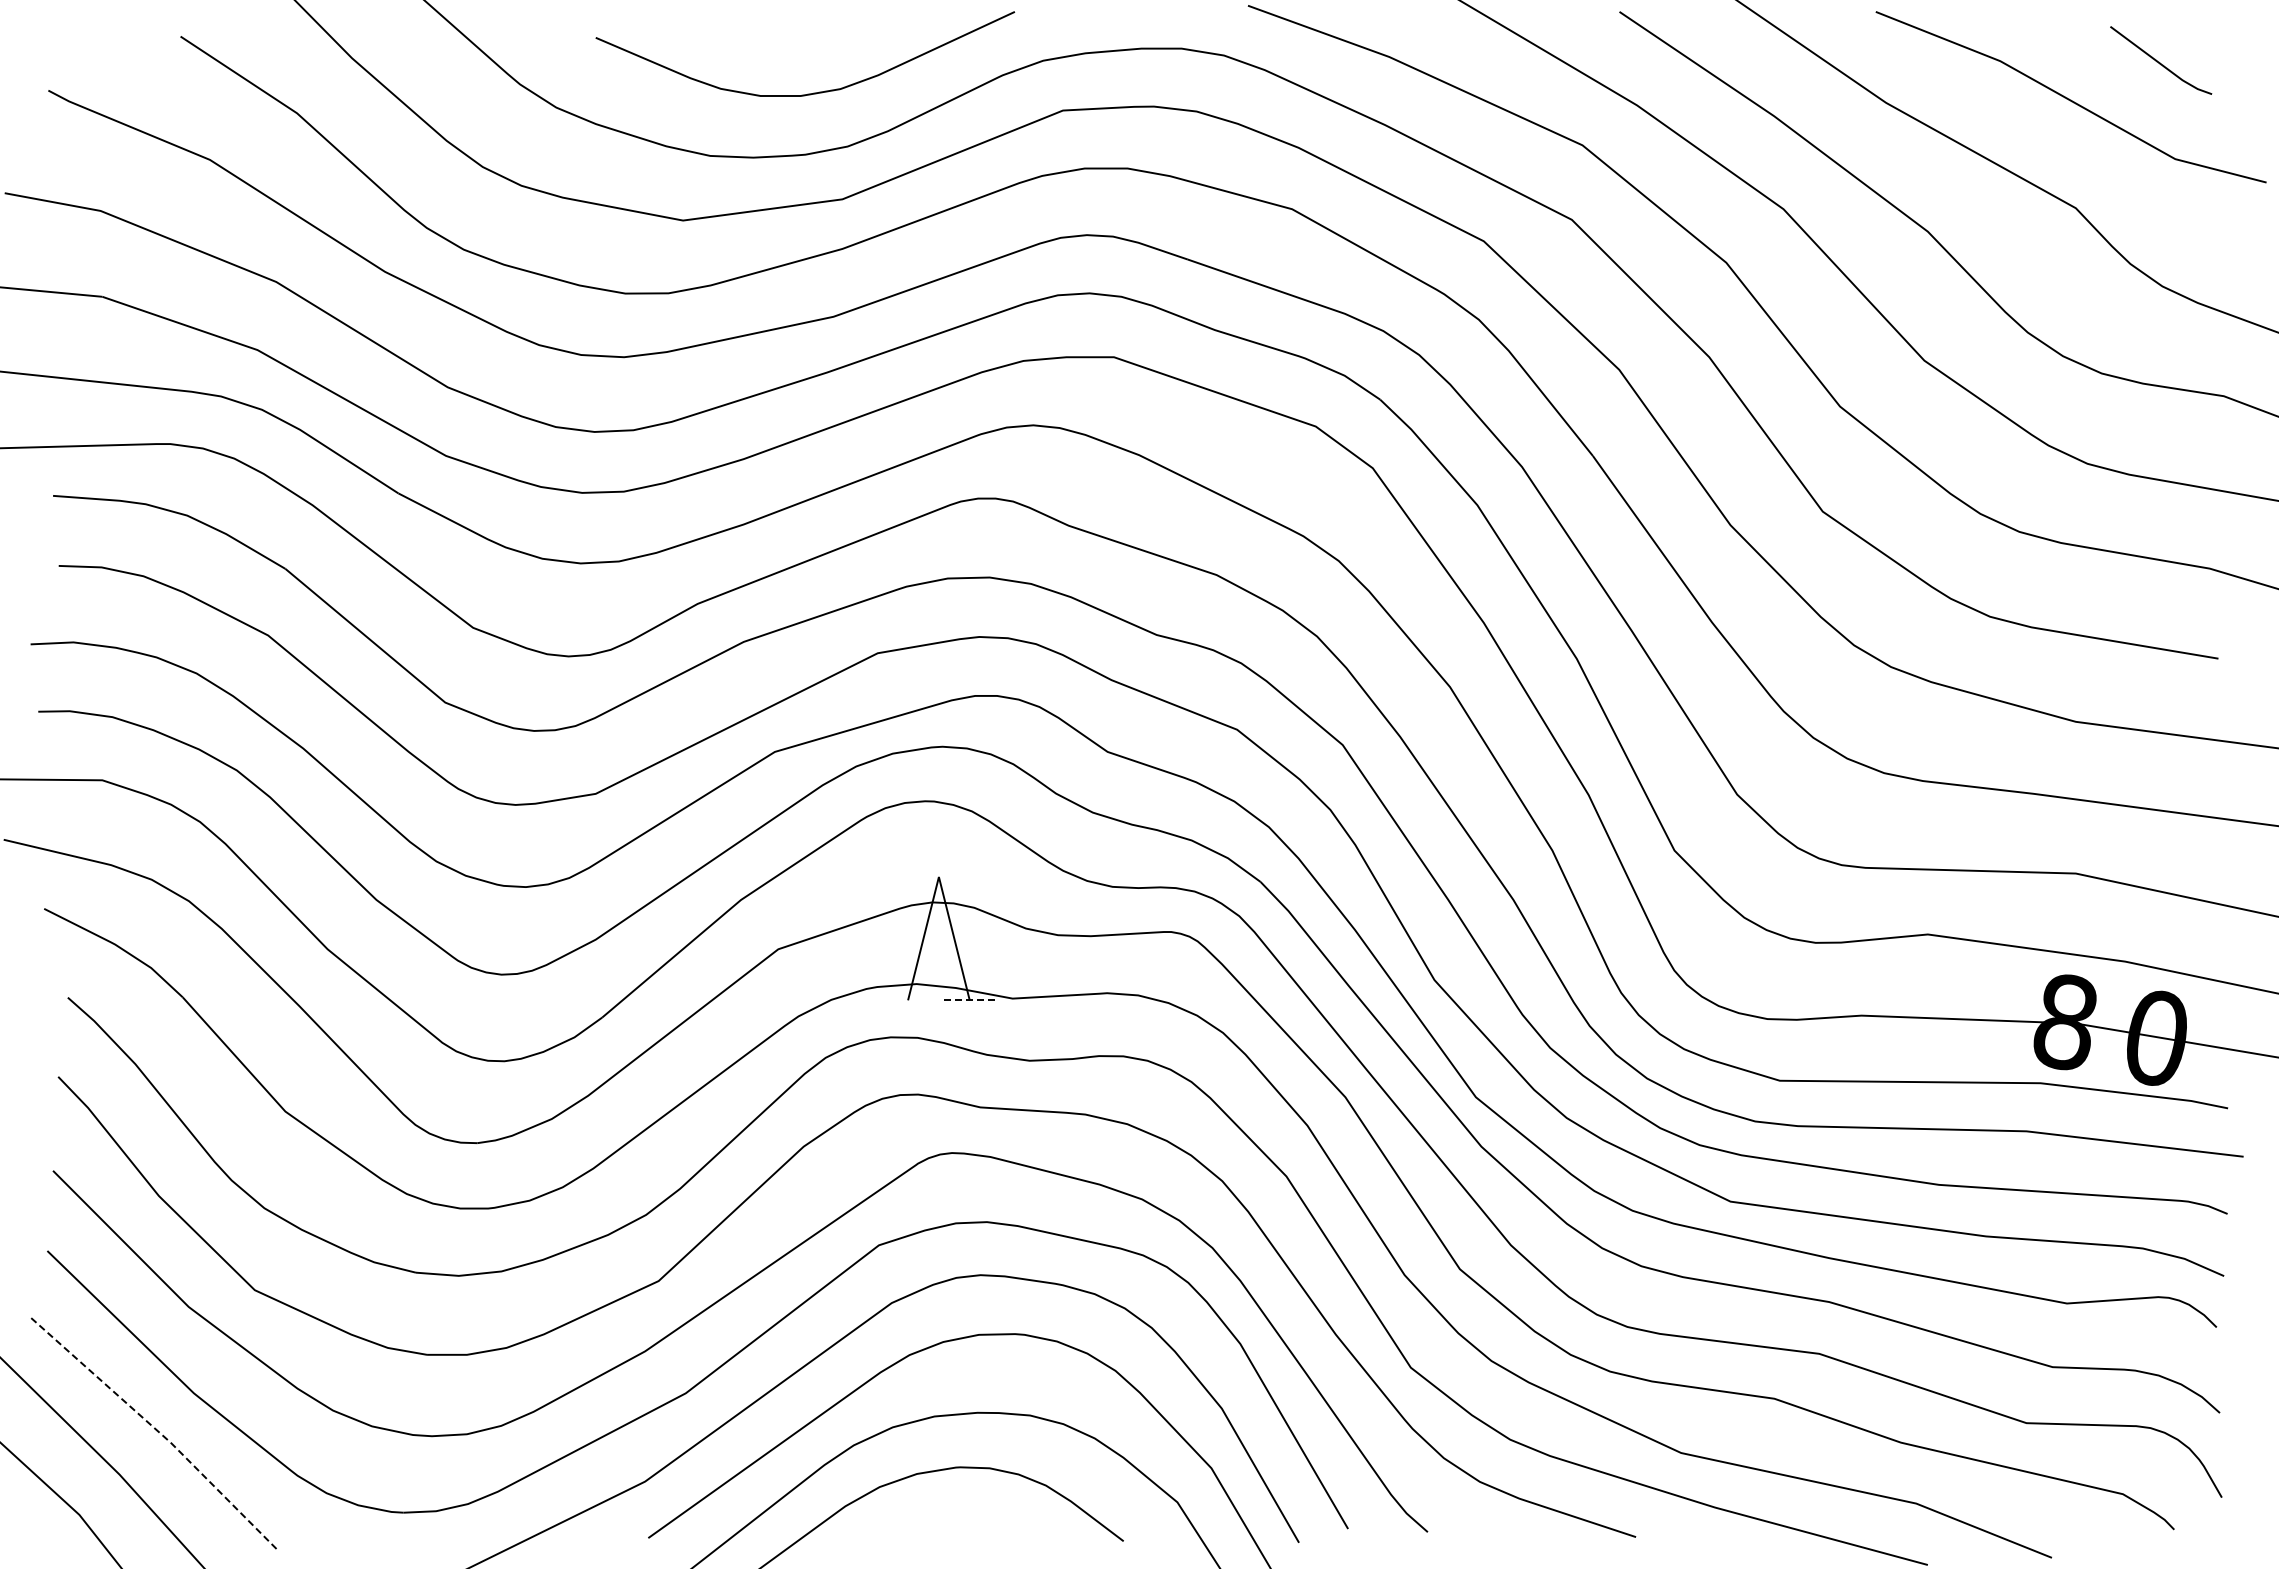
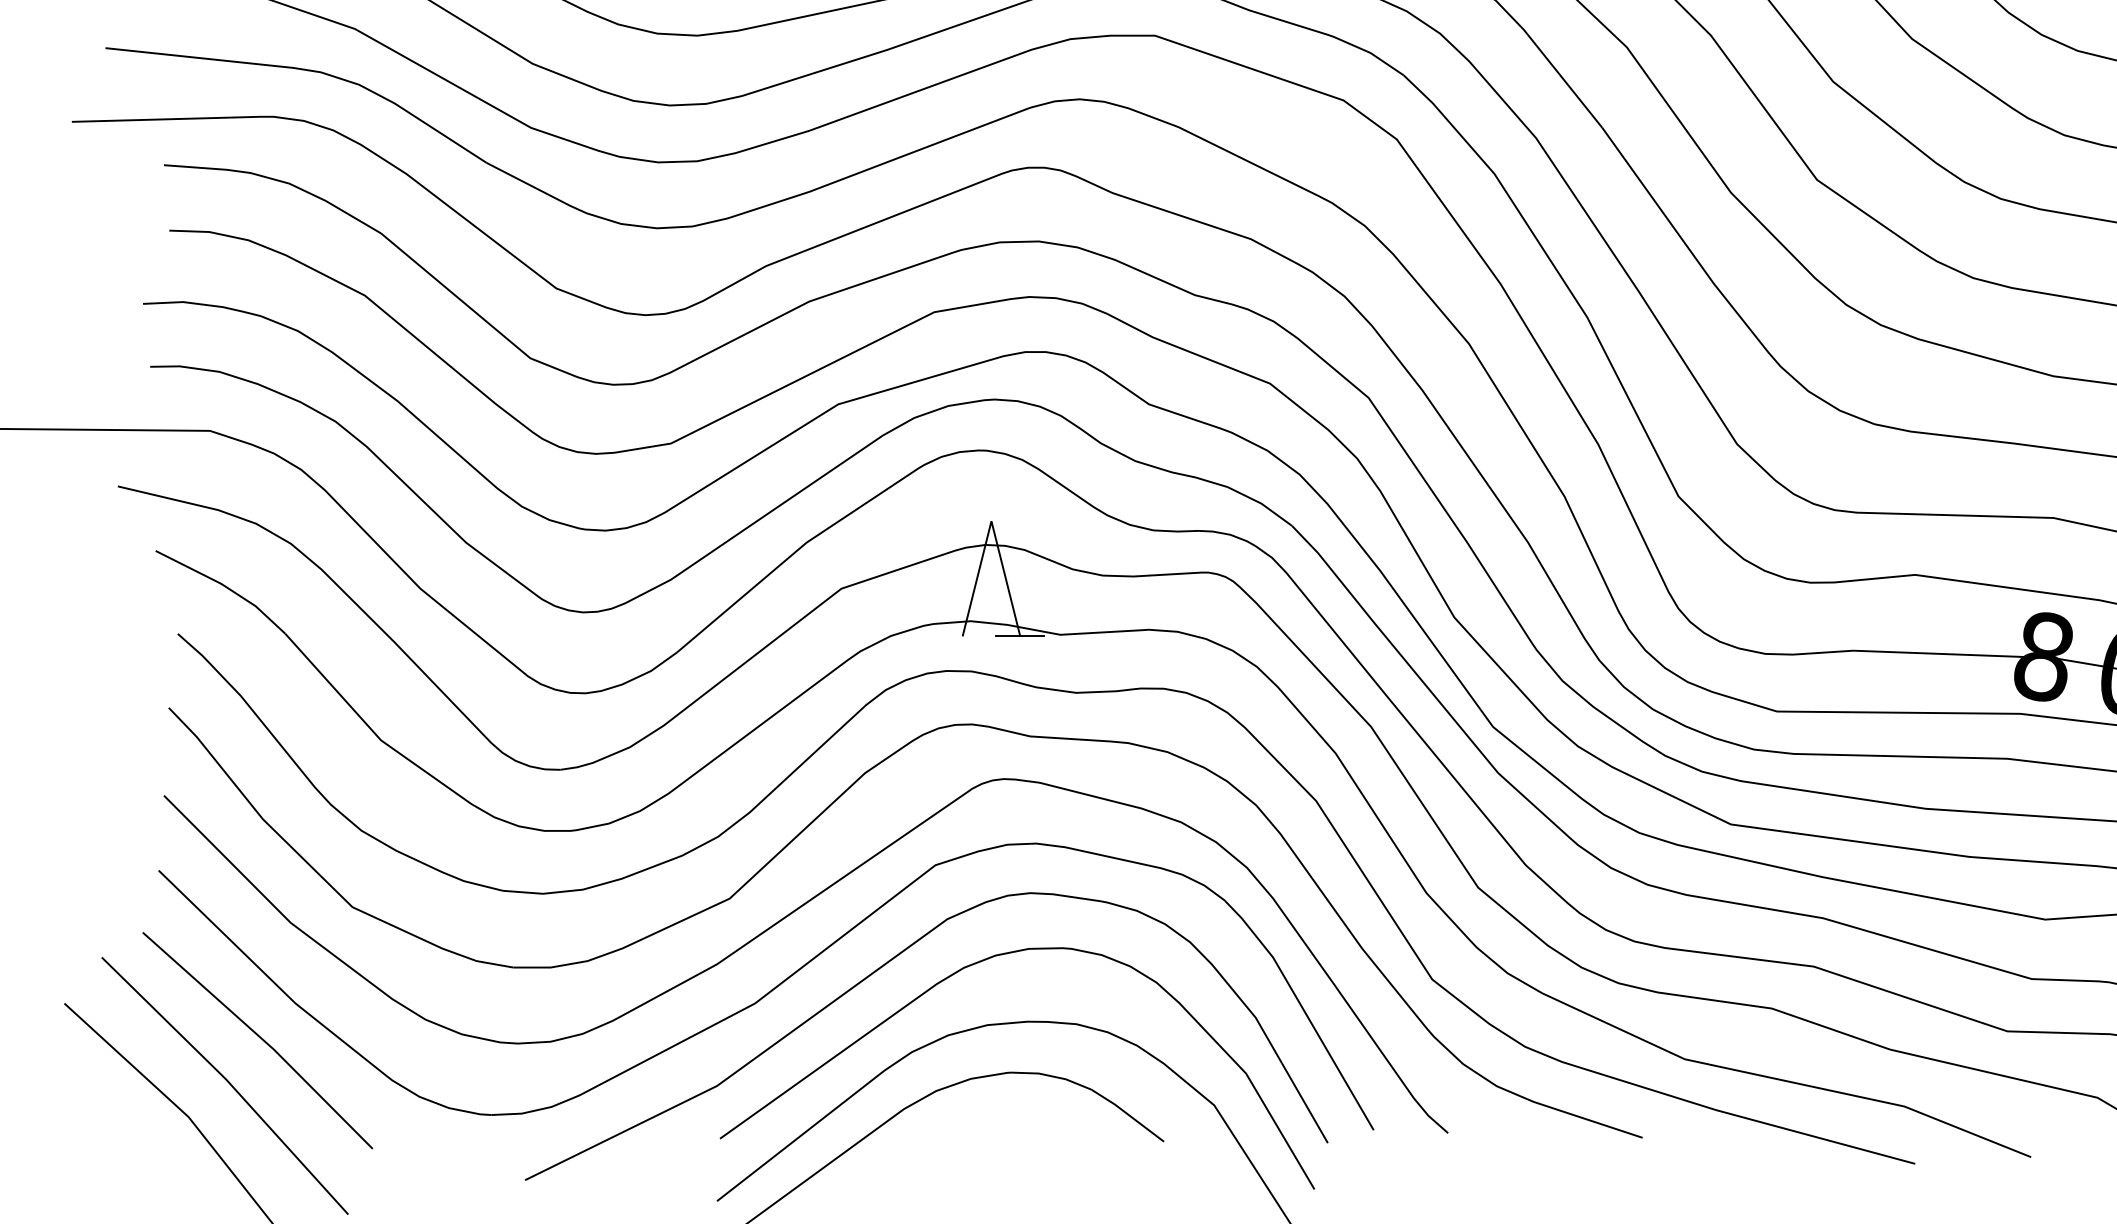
line: (969, 1000) -> (1020, 636), dashed -> solid
line: (156, 1430) -> (260, 1038), dashed -> solid

